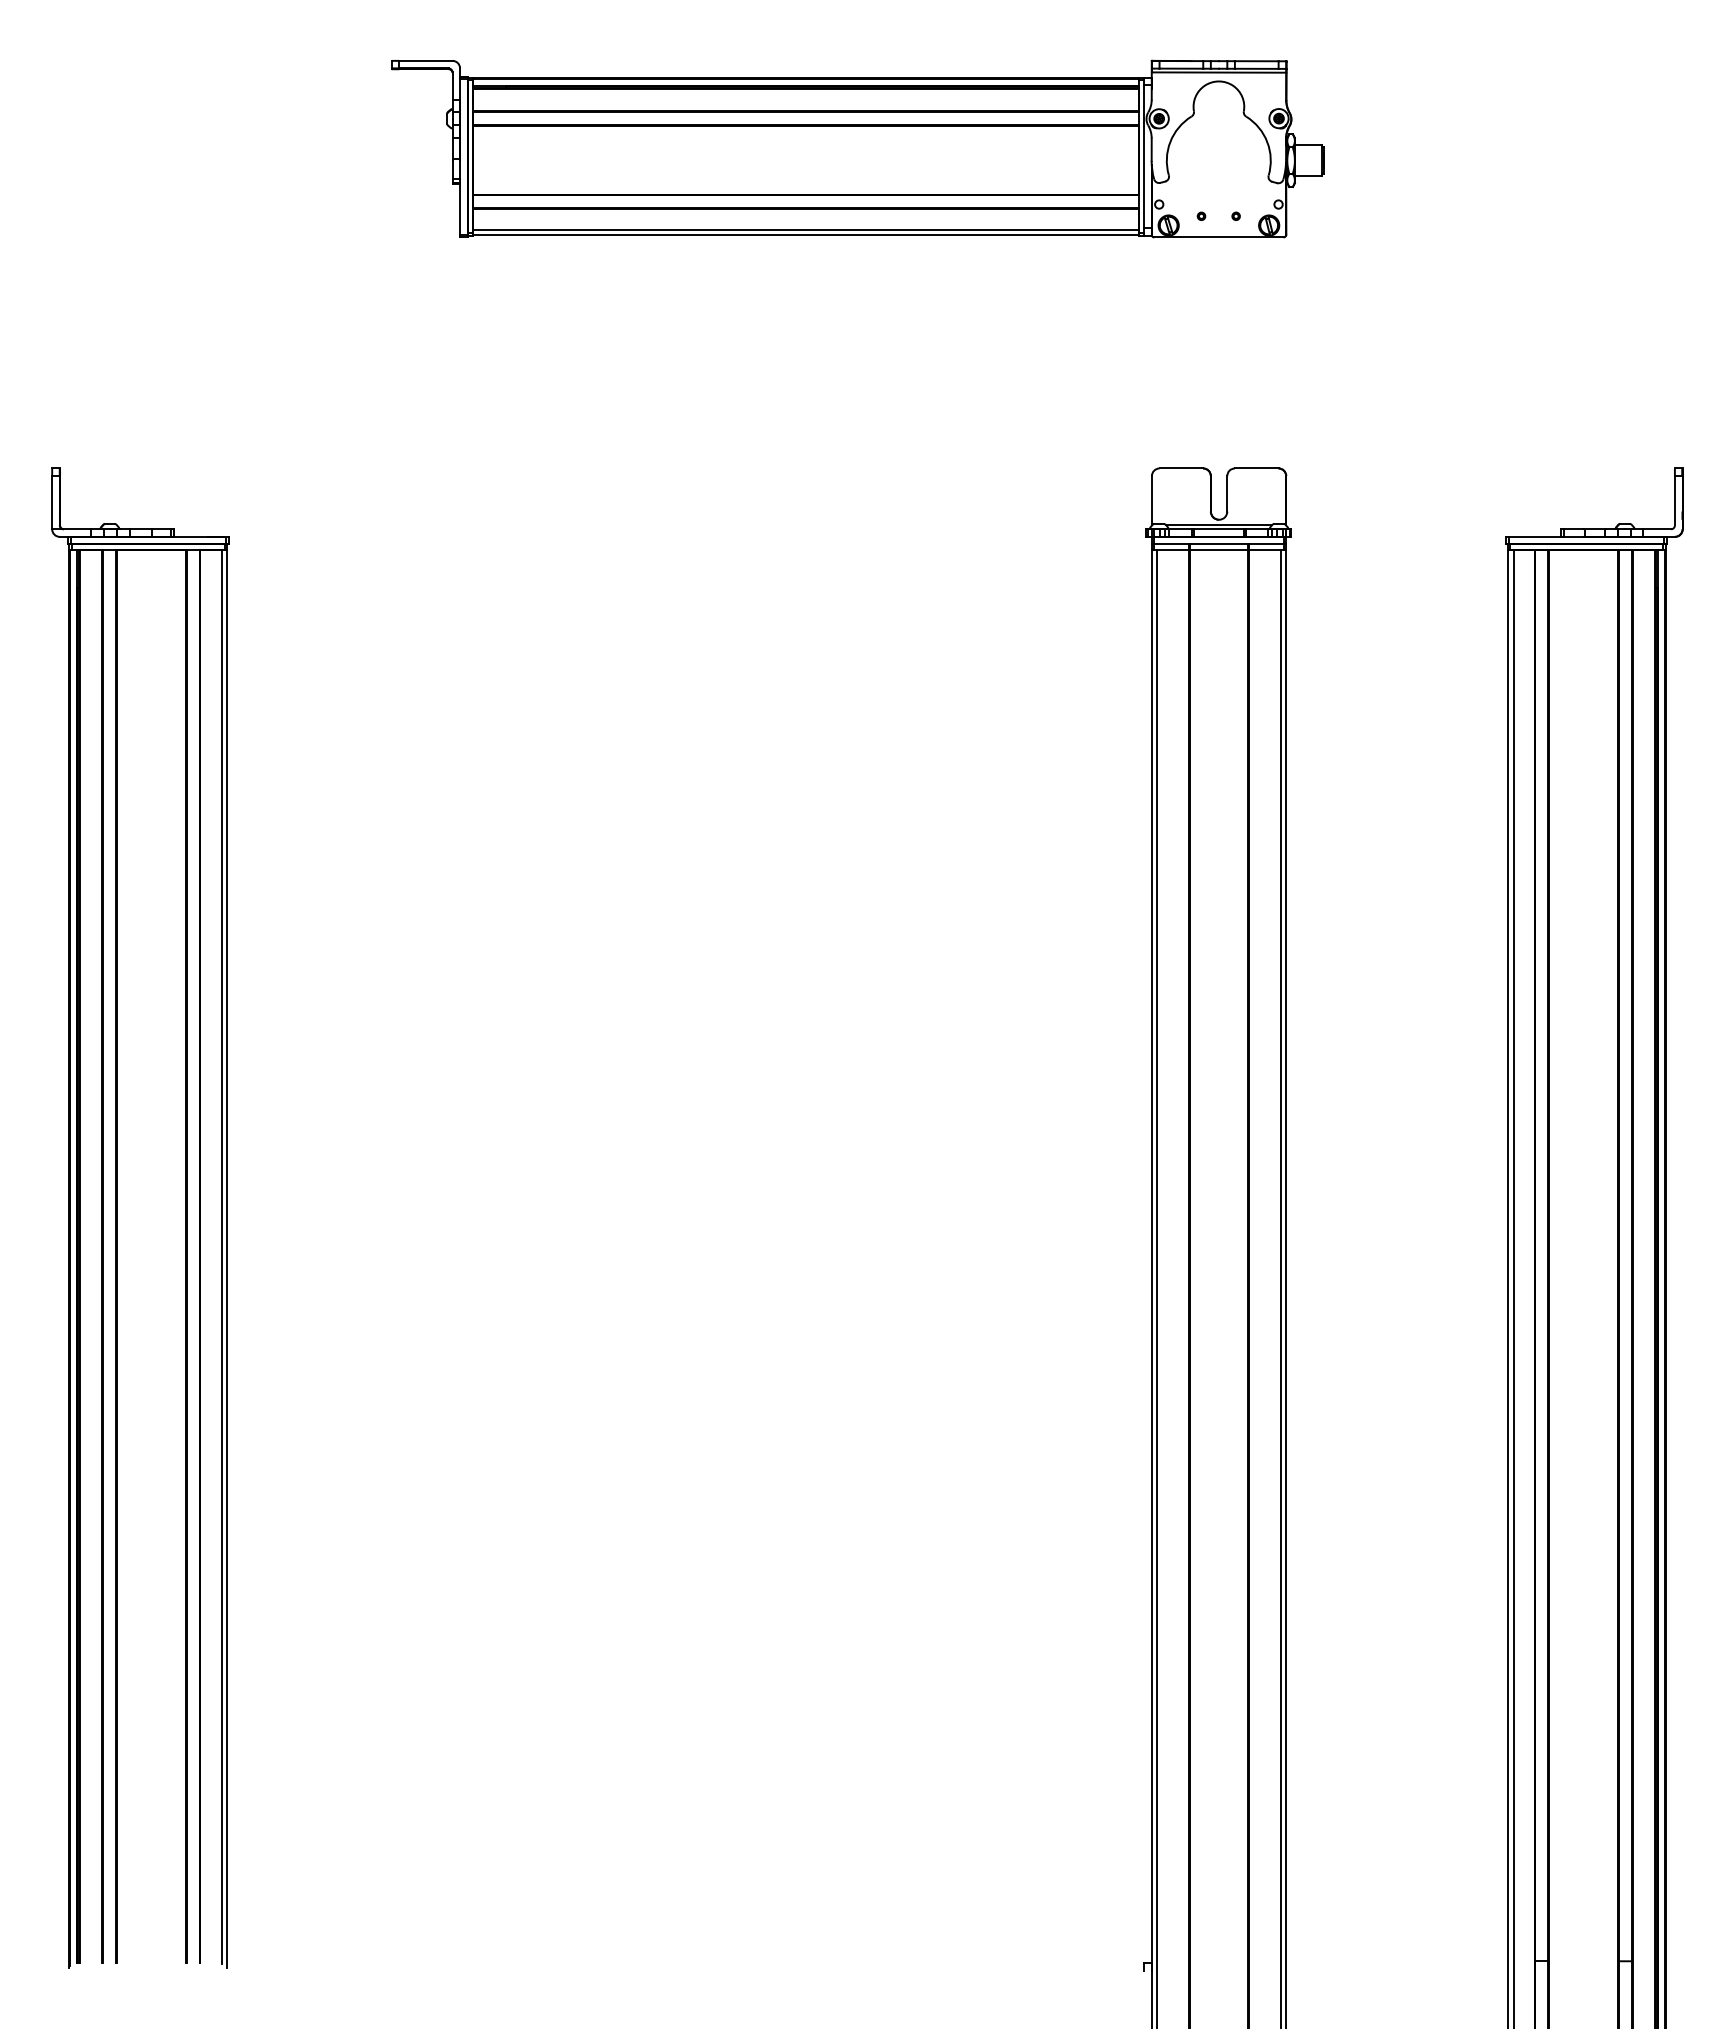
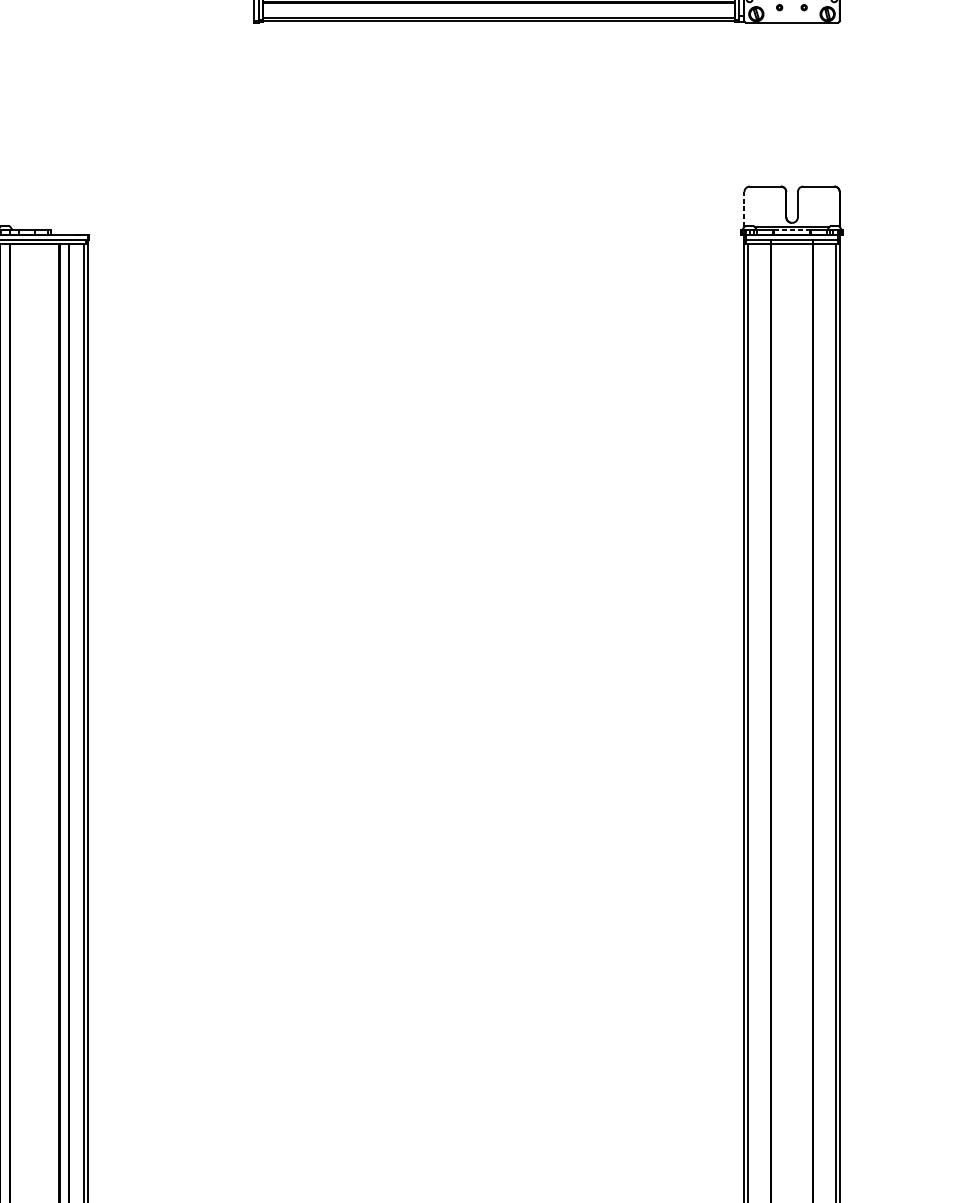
line: (1151, 500) -> (744, 209), solid -> dashed
line: (1218, 529) -> (791, 229), solid -> dashed

